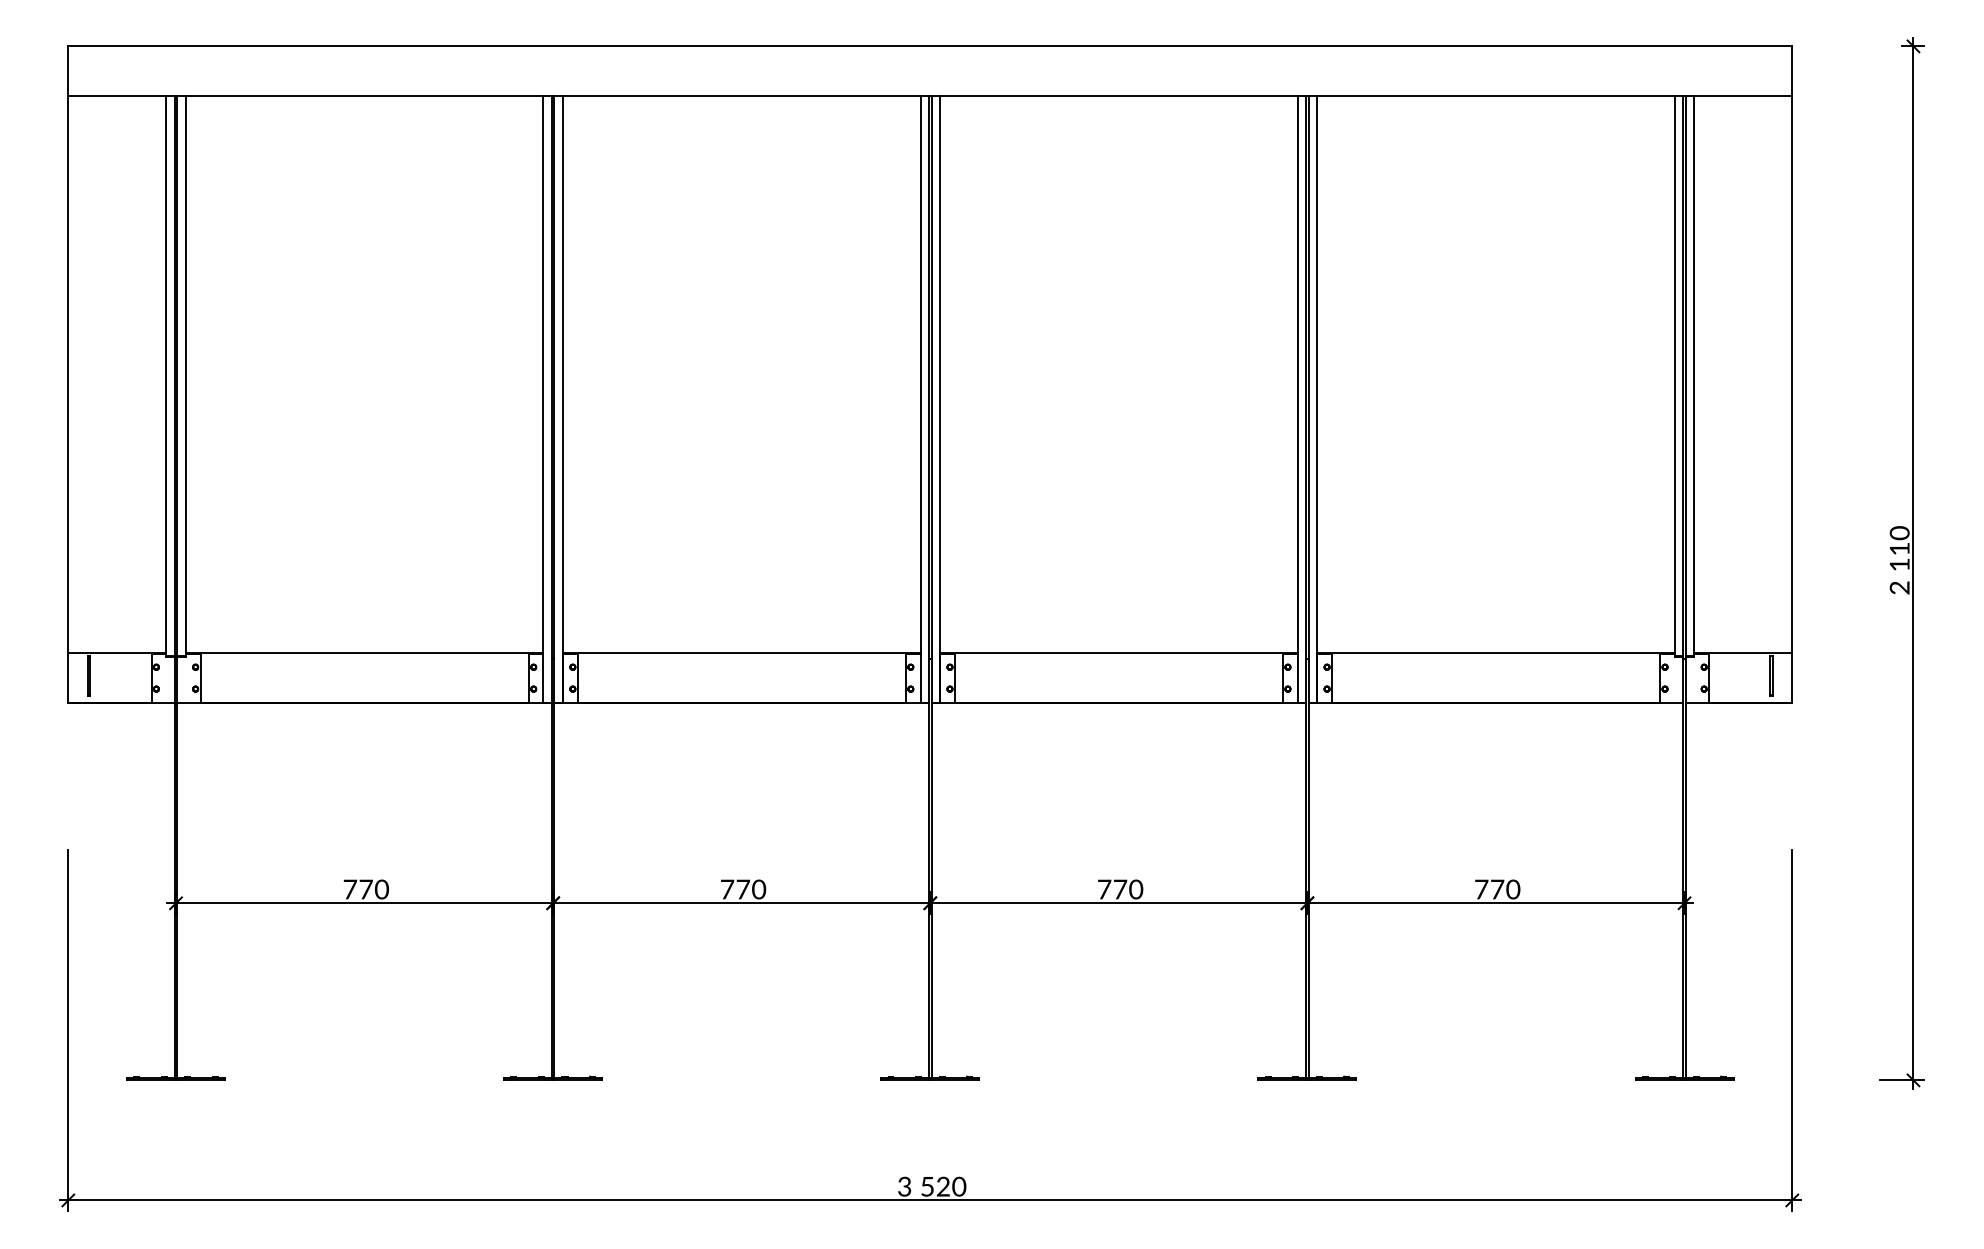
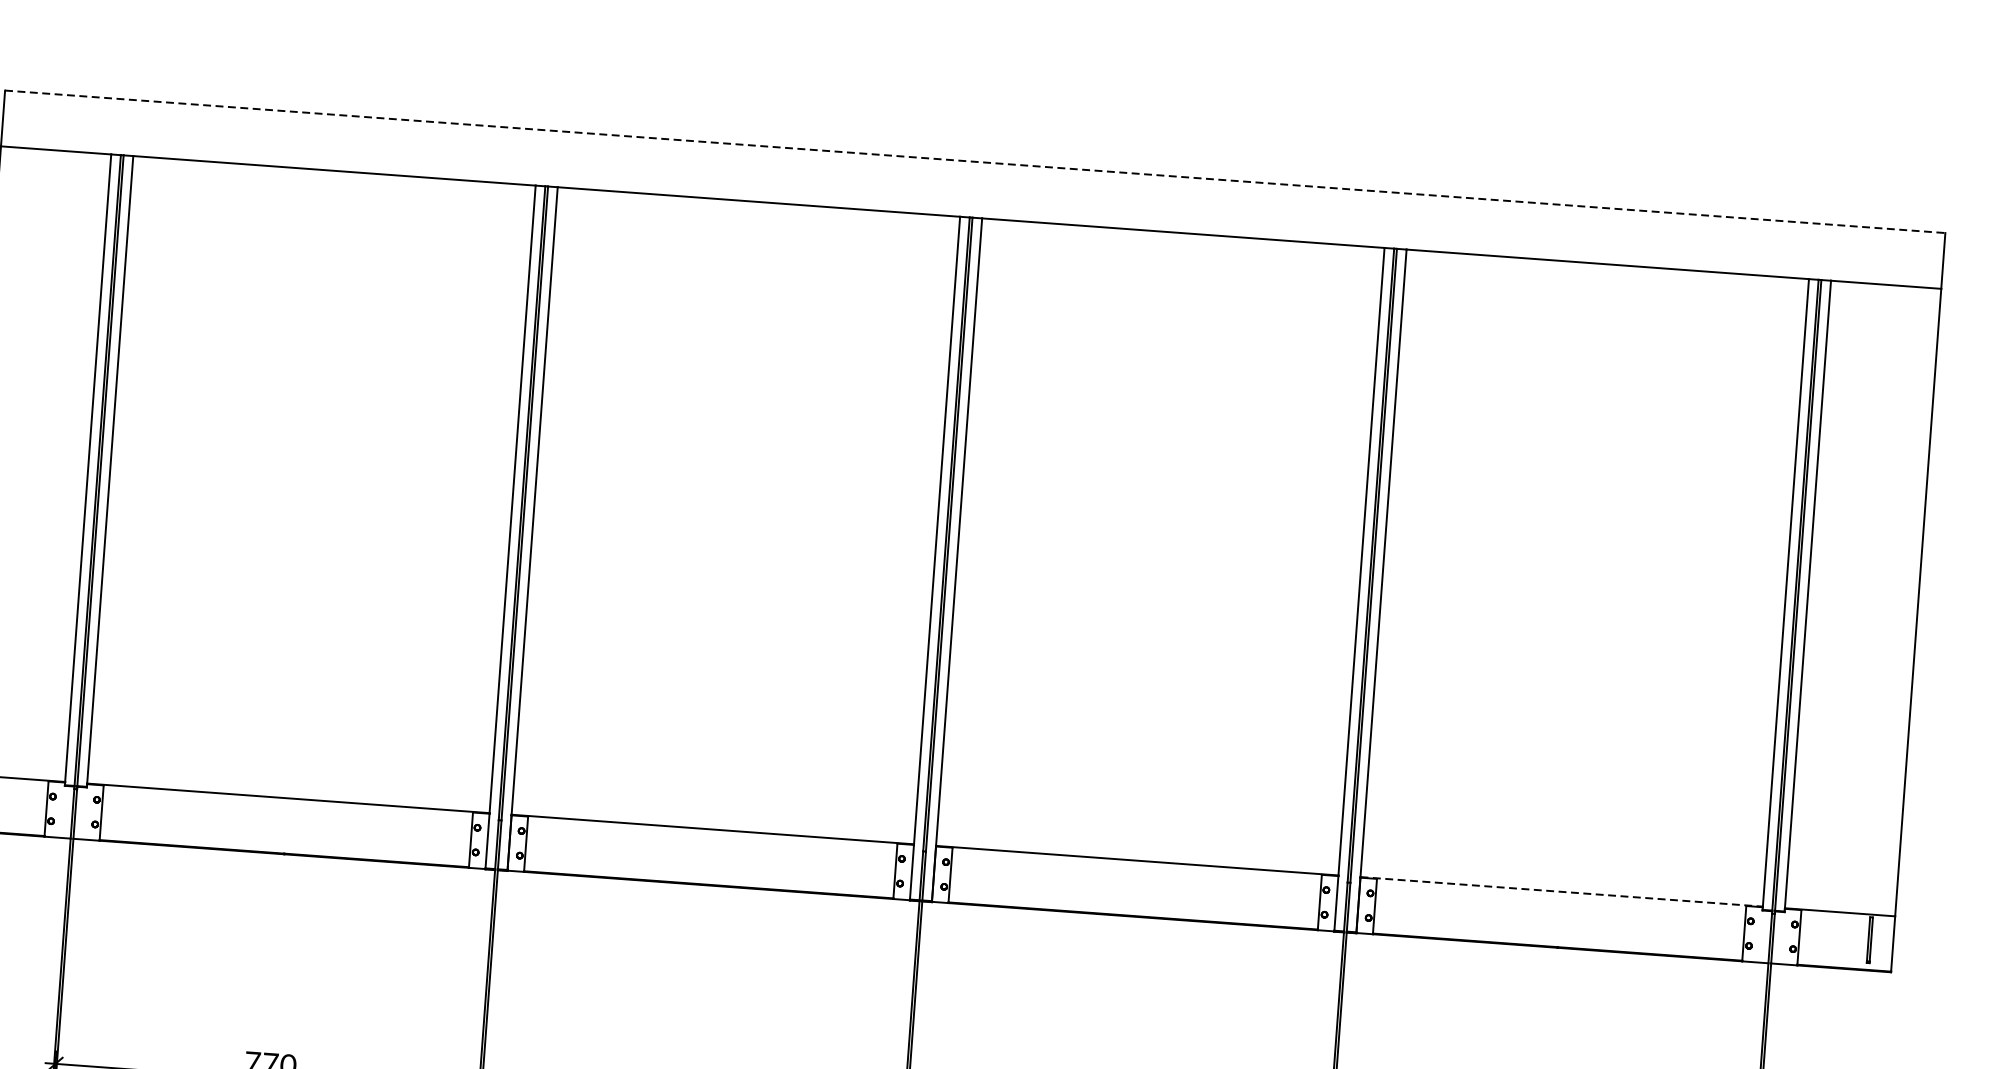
line: (930, 46) -> (975, 161), solid -> dashed
line: (1495, 653) -> (1561, 891), solid -> dashed

